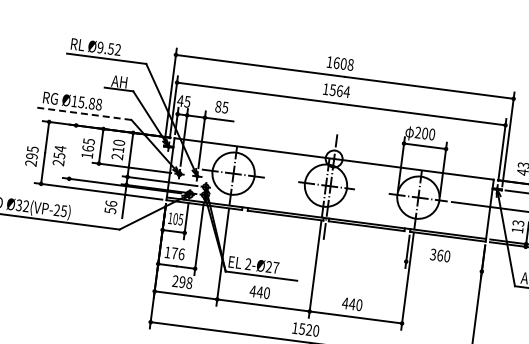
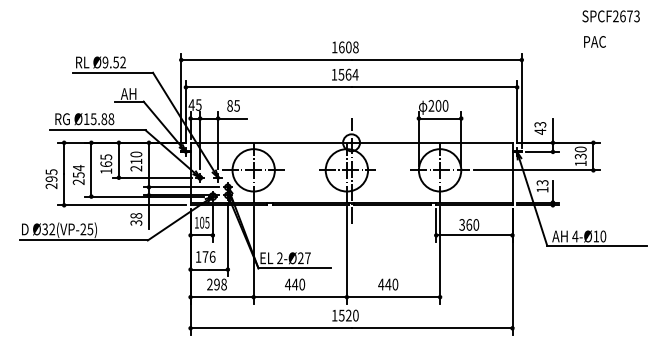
line: (83, 114) -> (97, 130), dashed -> solid
line: (72, 151) -> (91, 169), added
text: (111, 207) -> (136, 219), 56 -> 38
line: (444, 266) -> (474, 235), added

